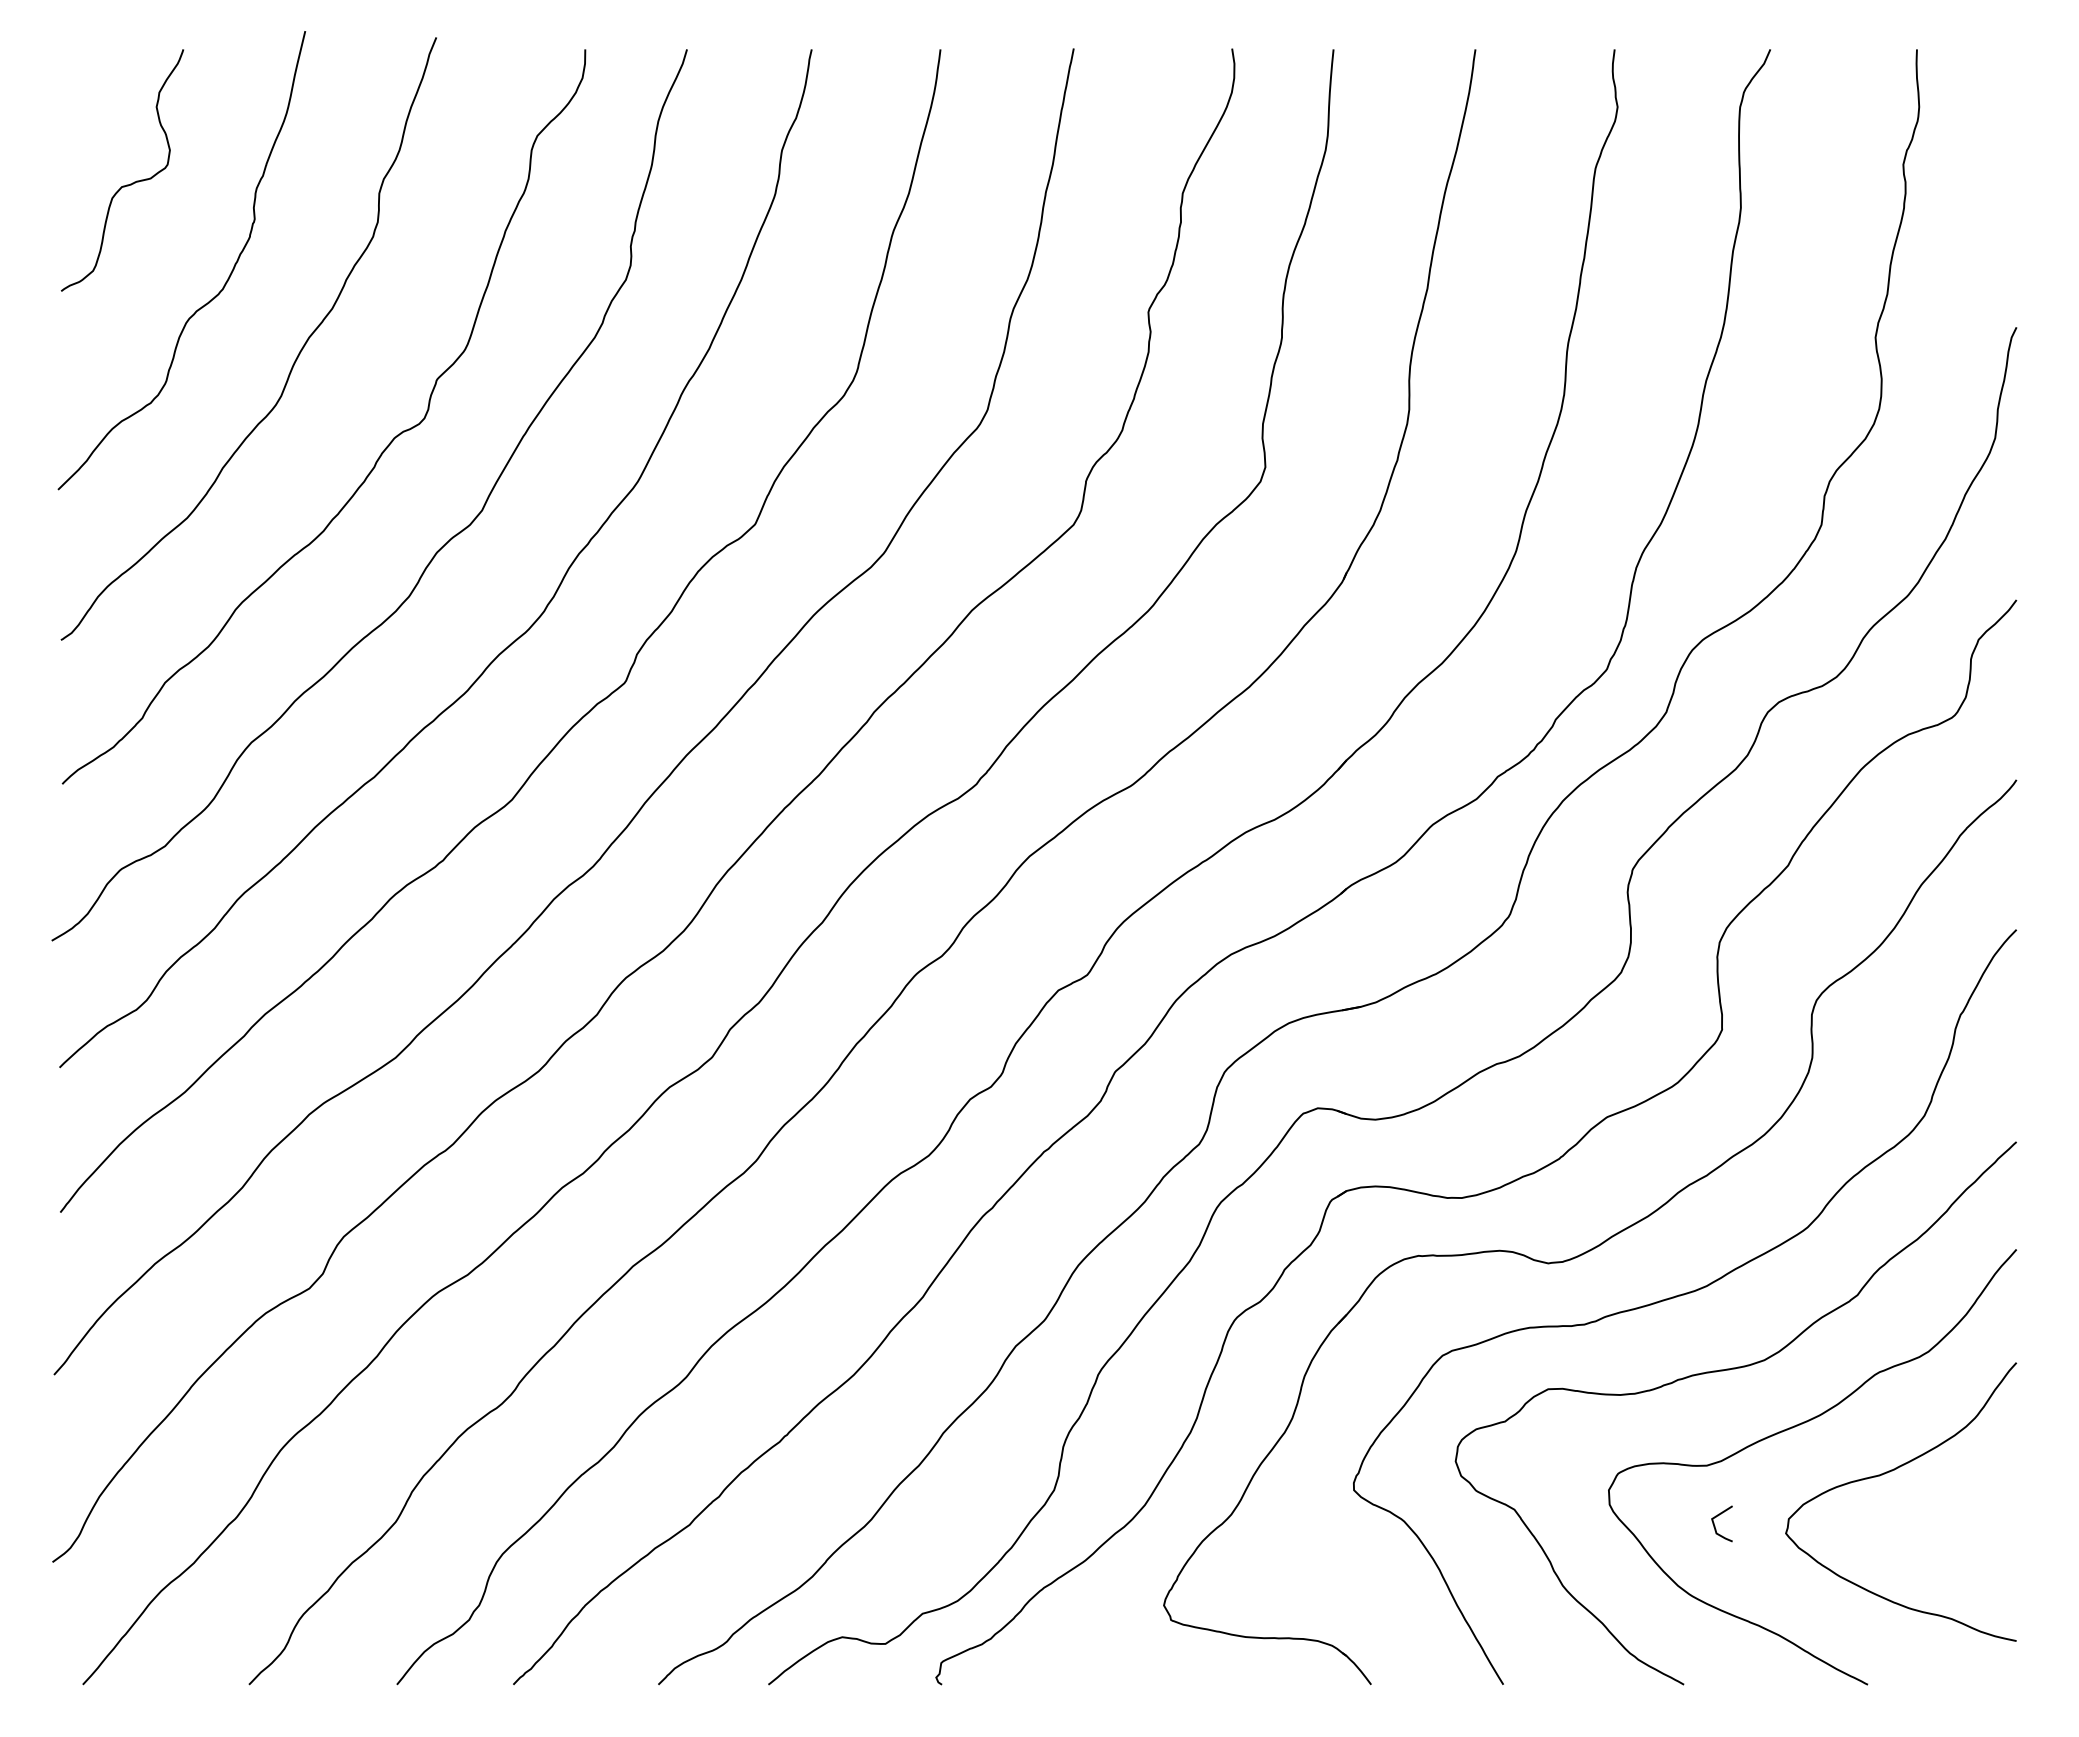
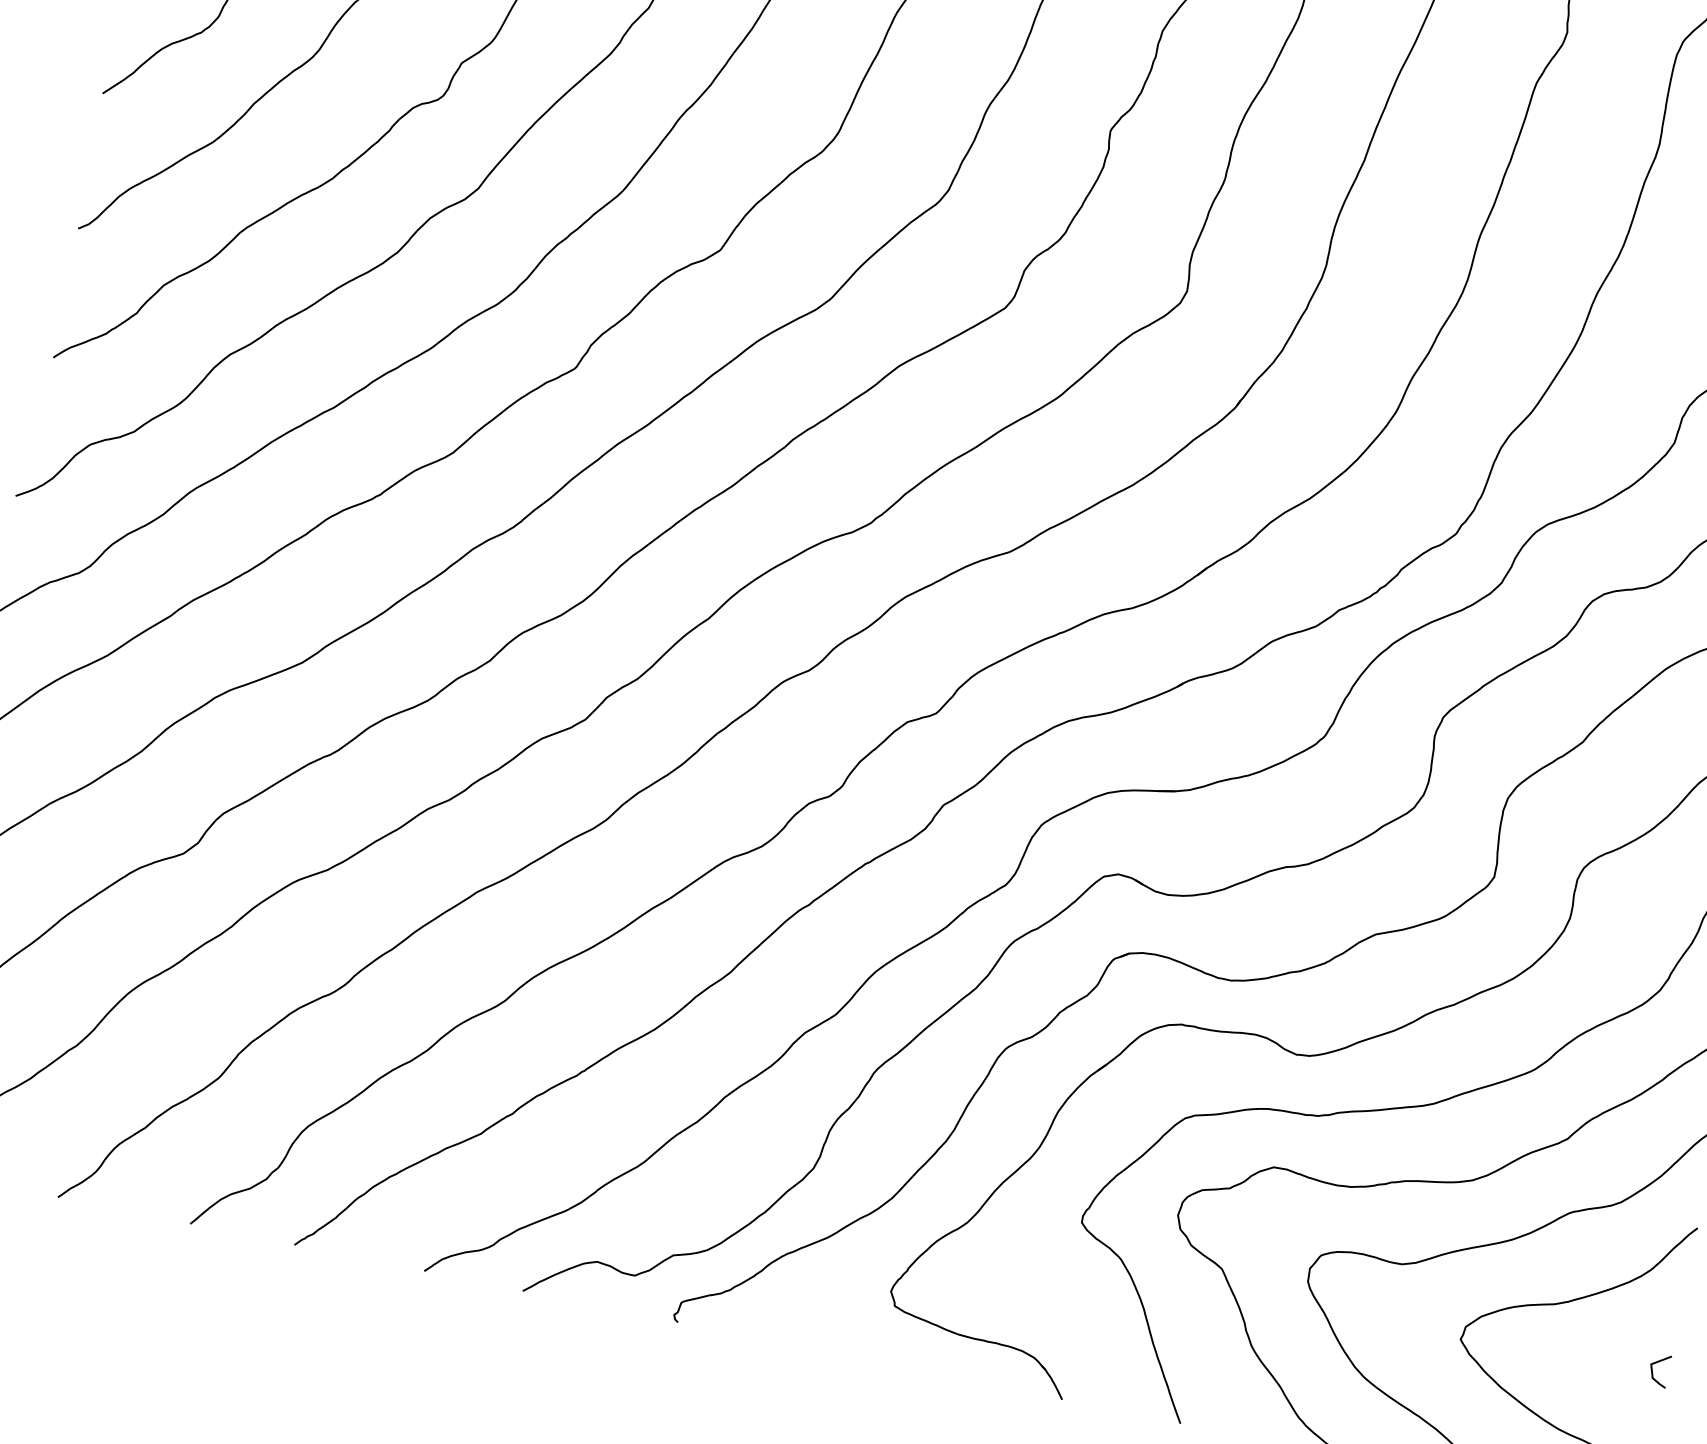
curve: (1715, 1525) -> (1653, 1370), moved

